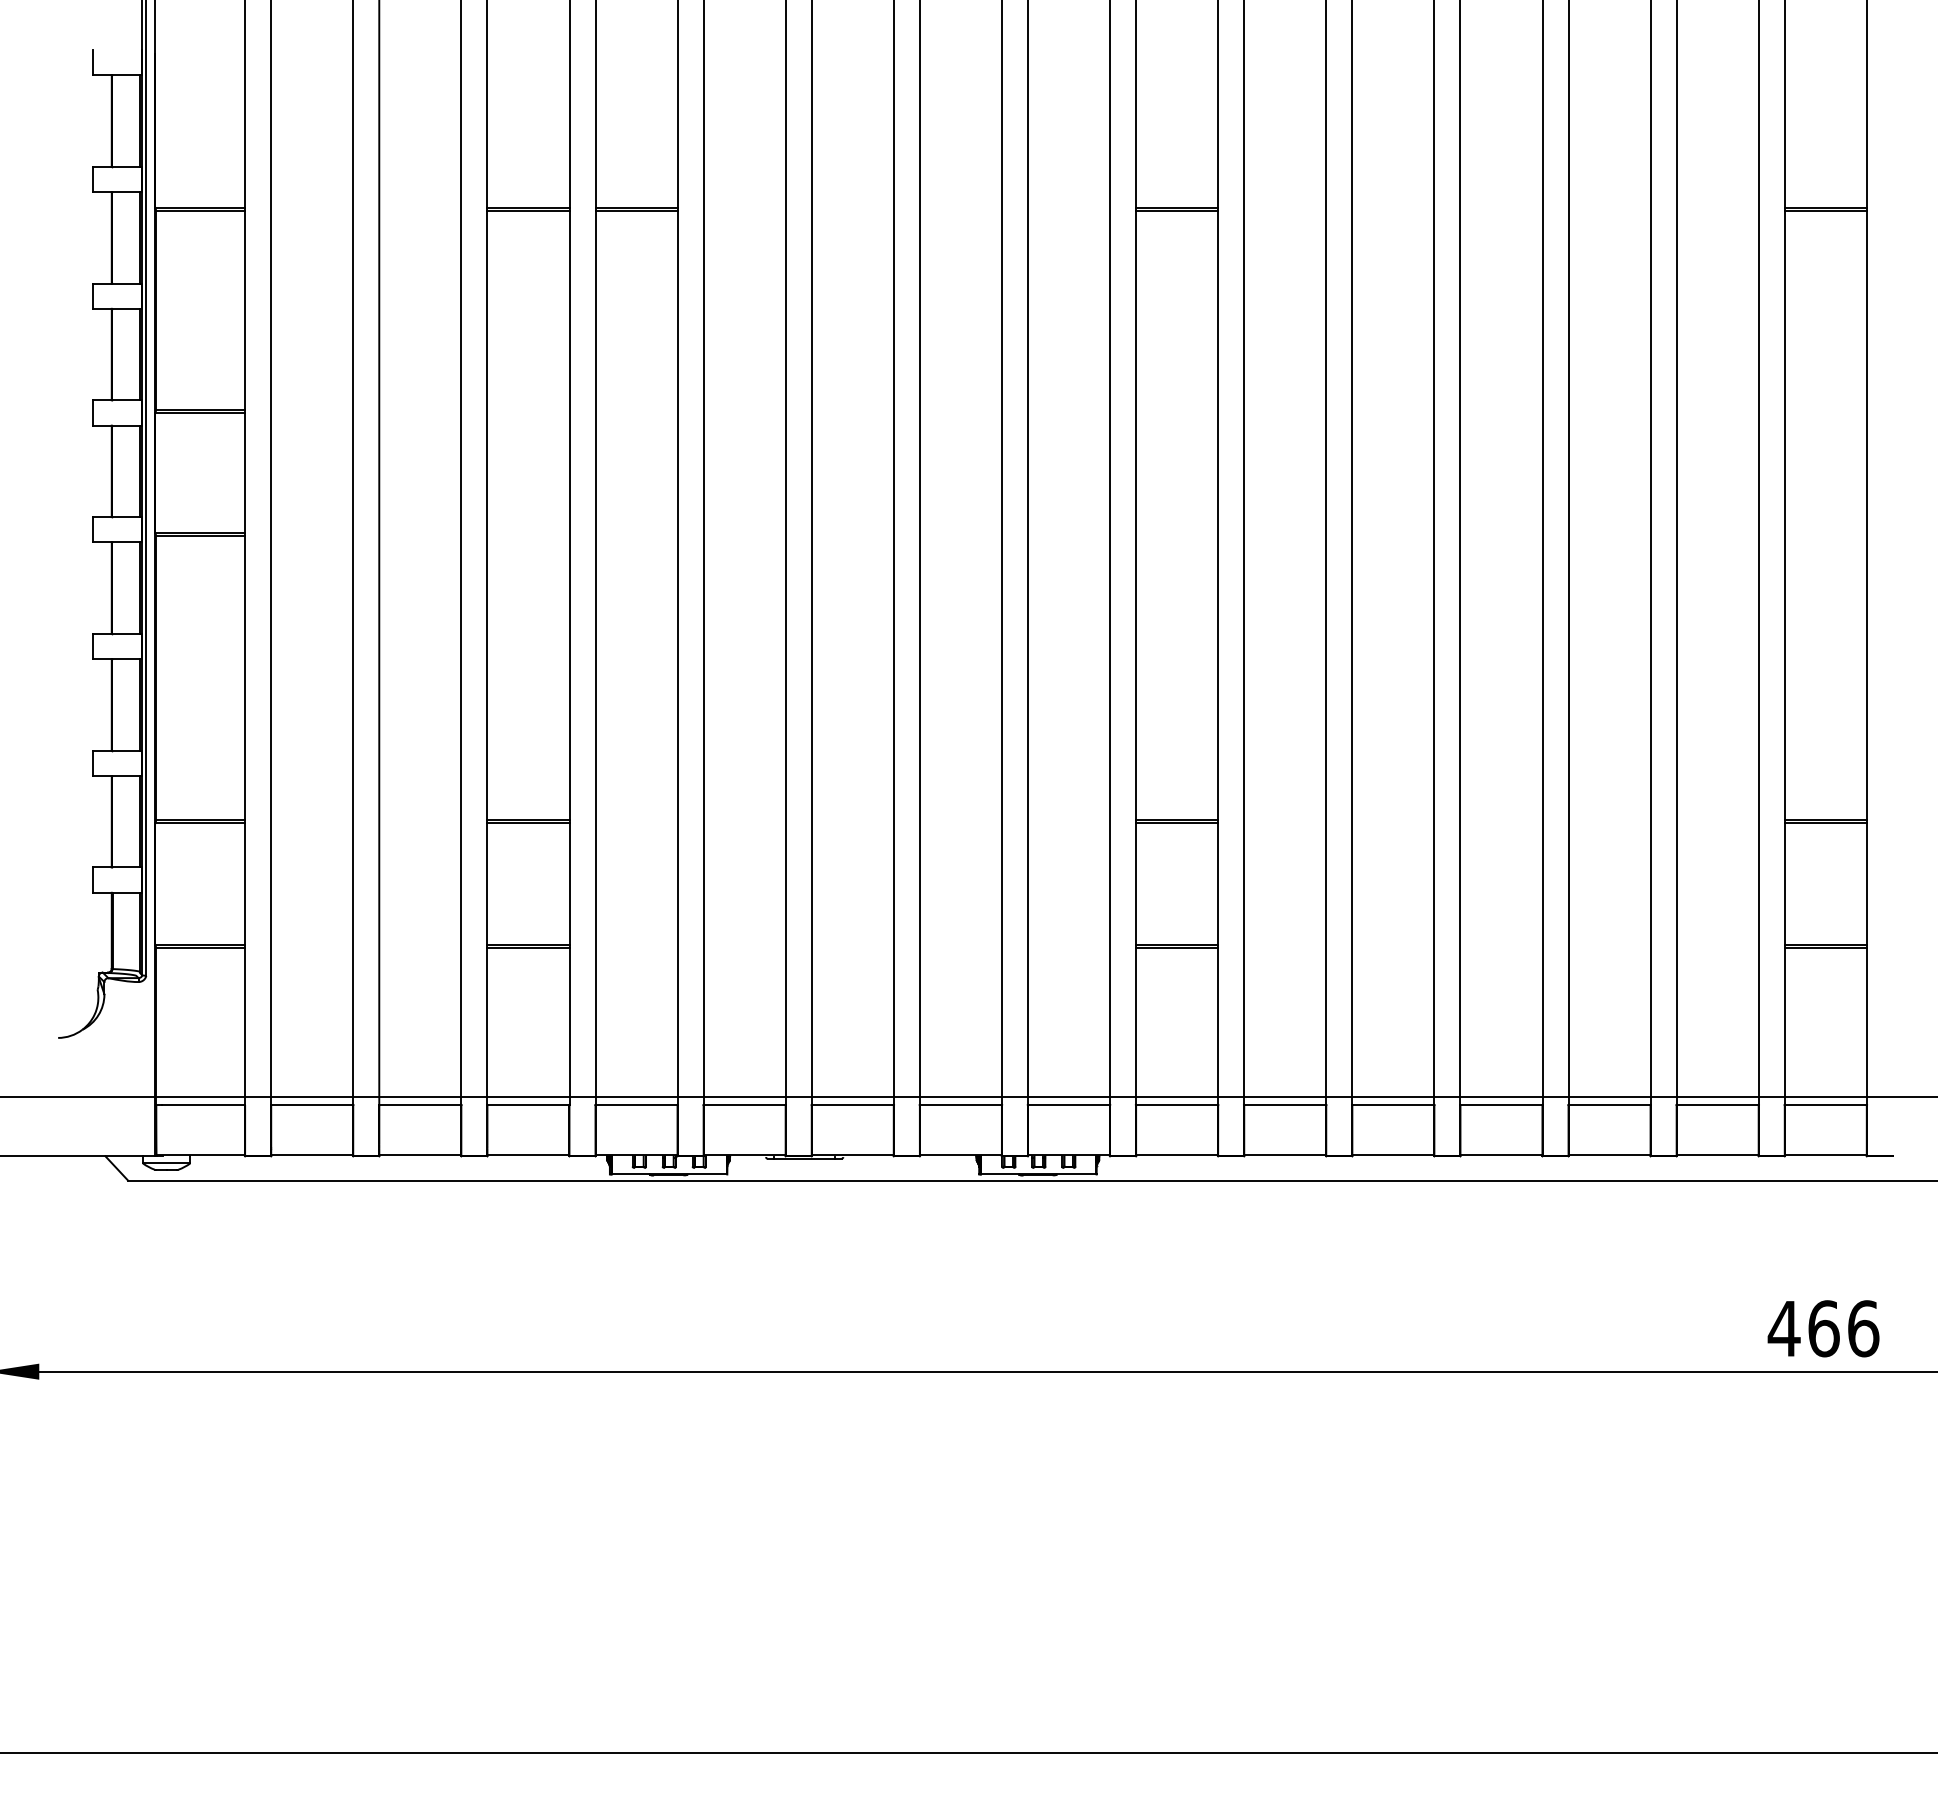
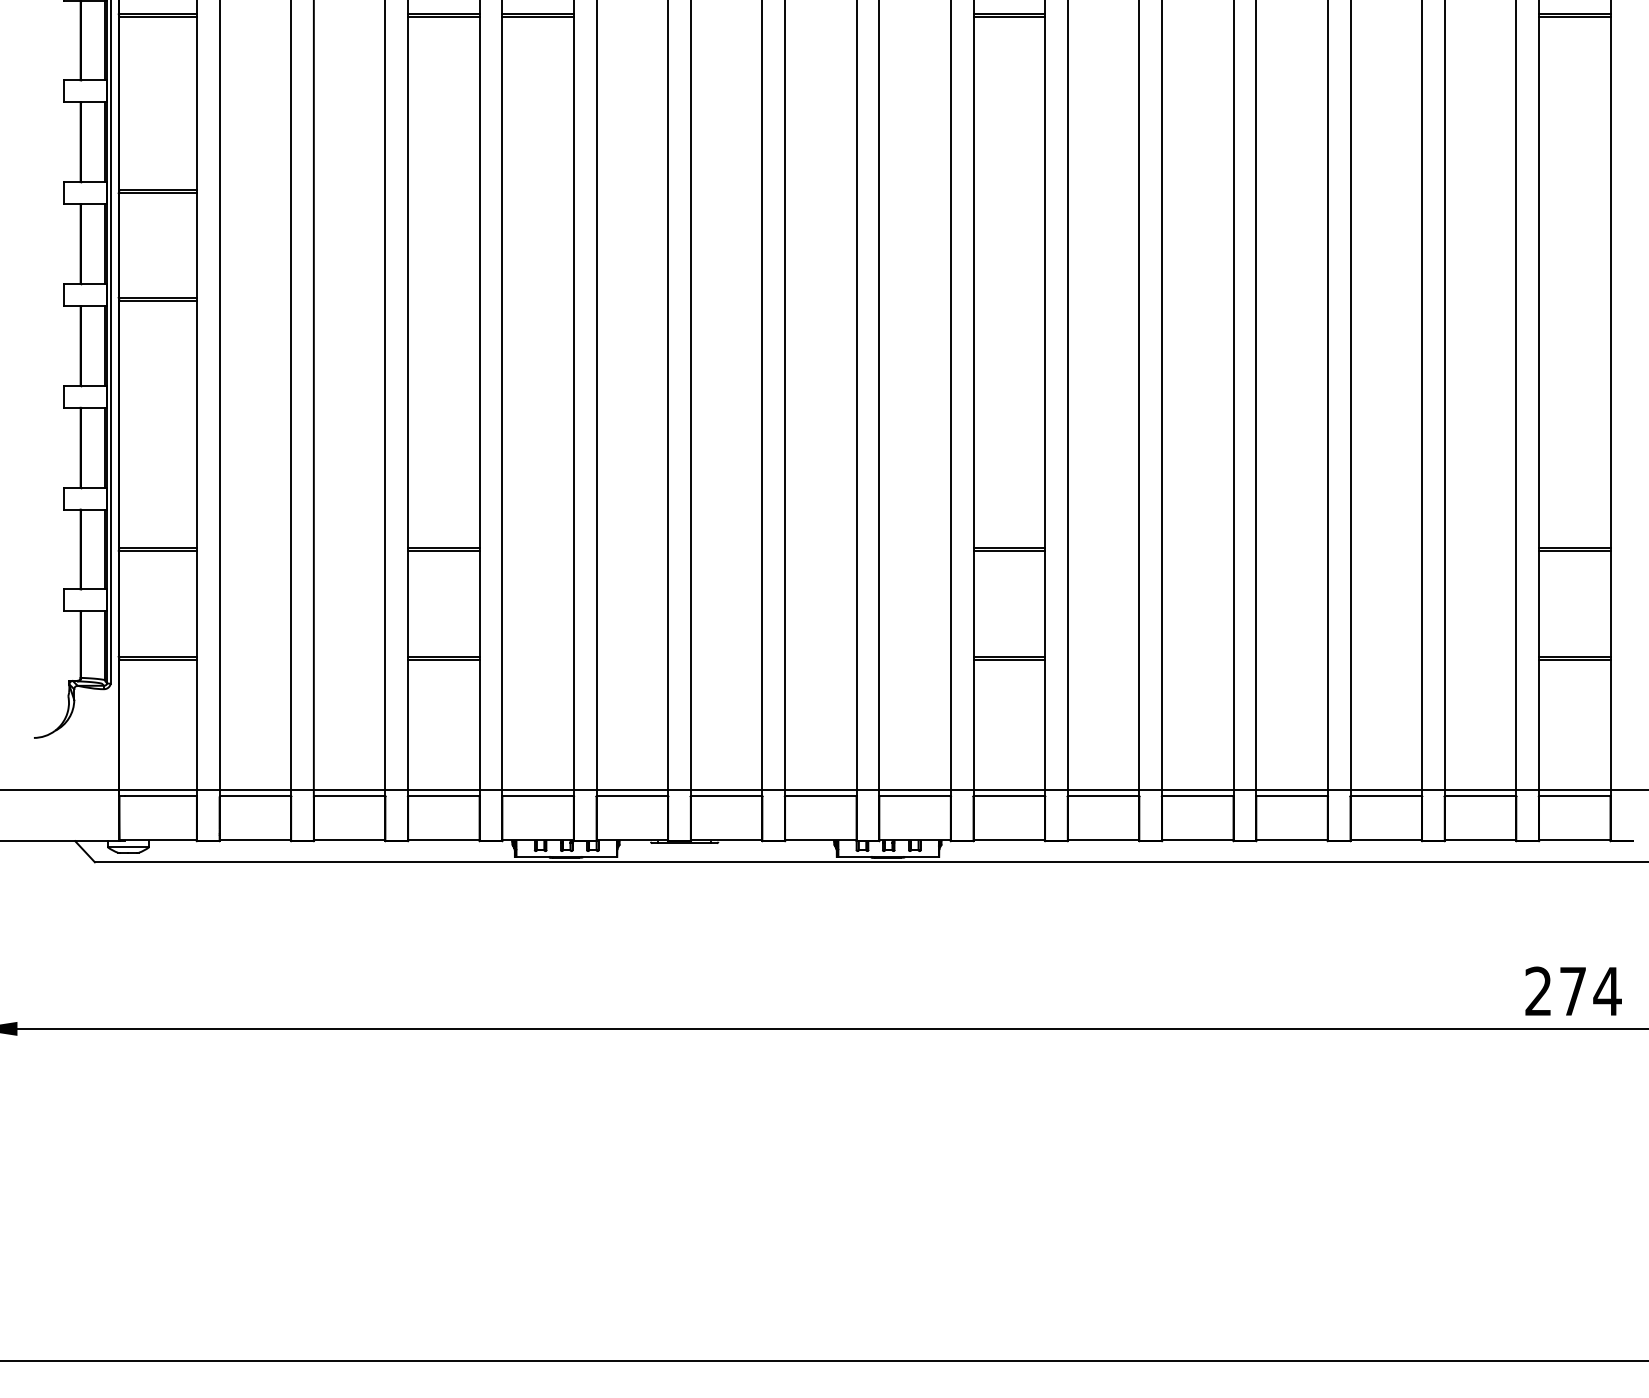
text: (1823, 1328) -> (1572, 991), 466 -> 274

